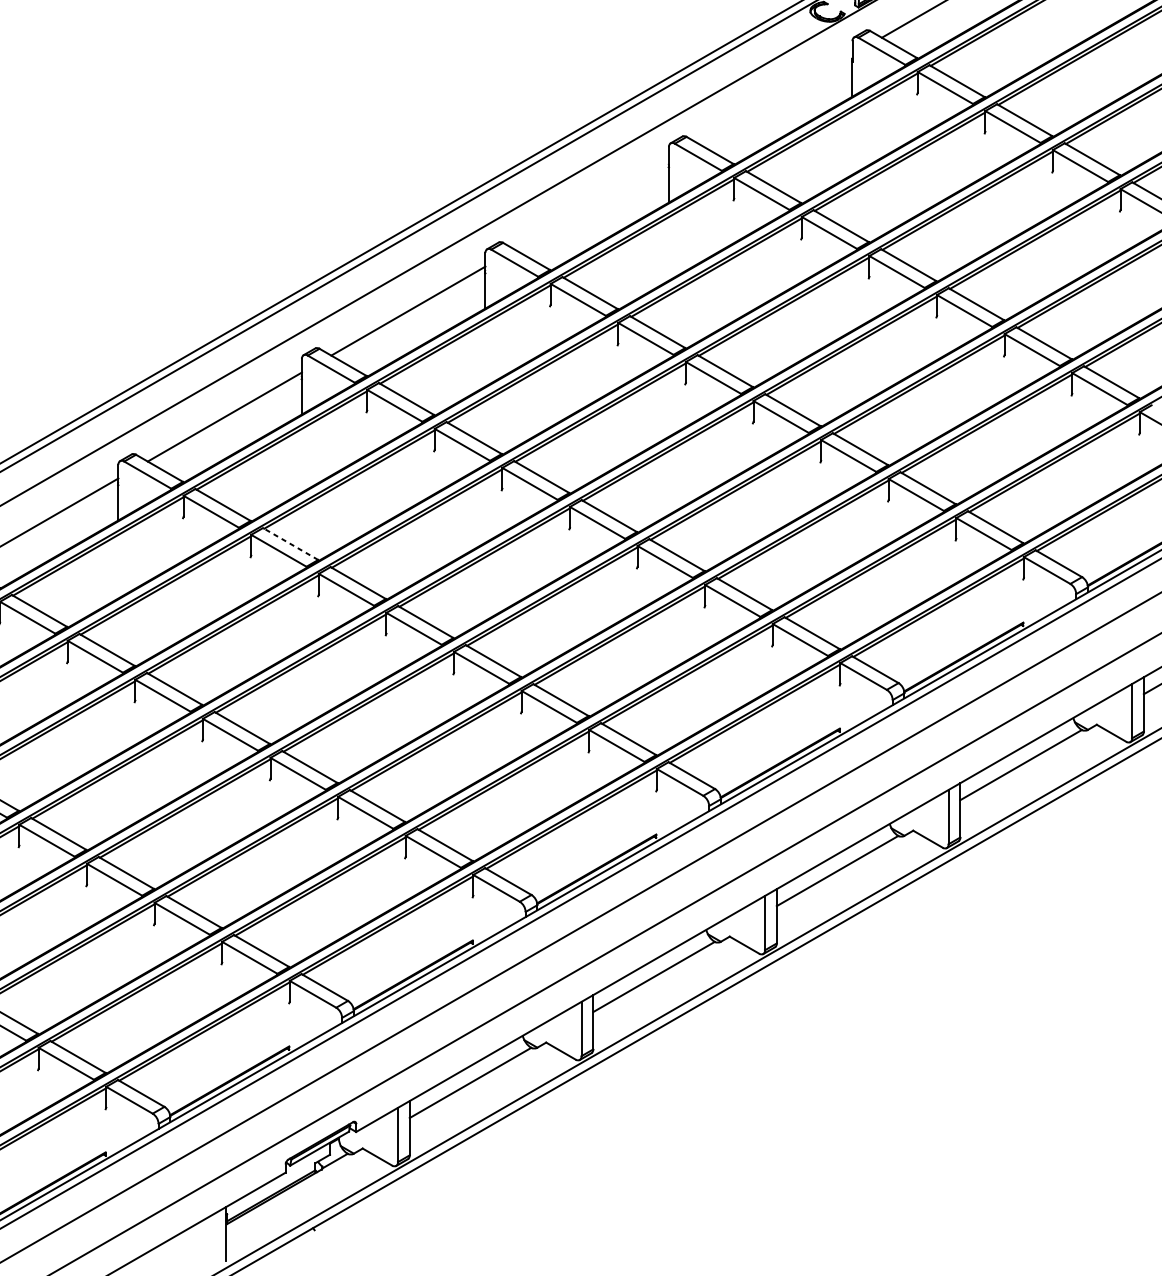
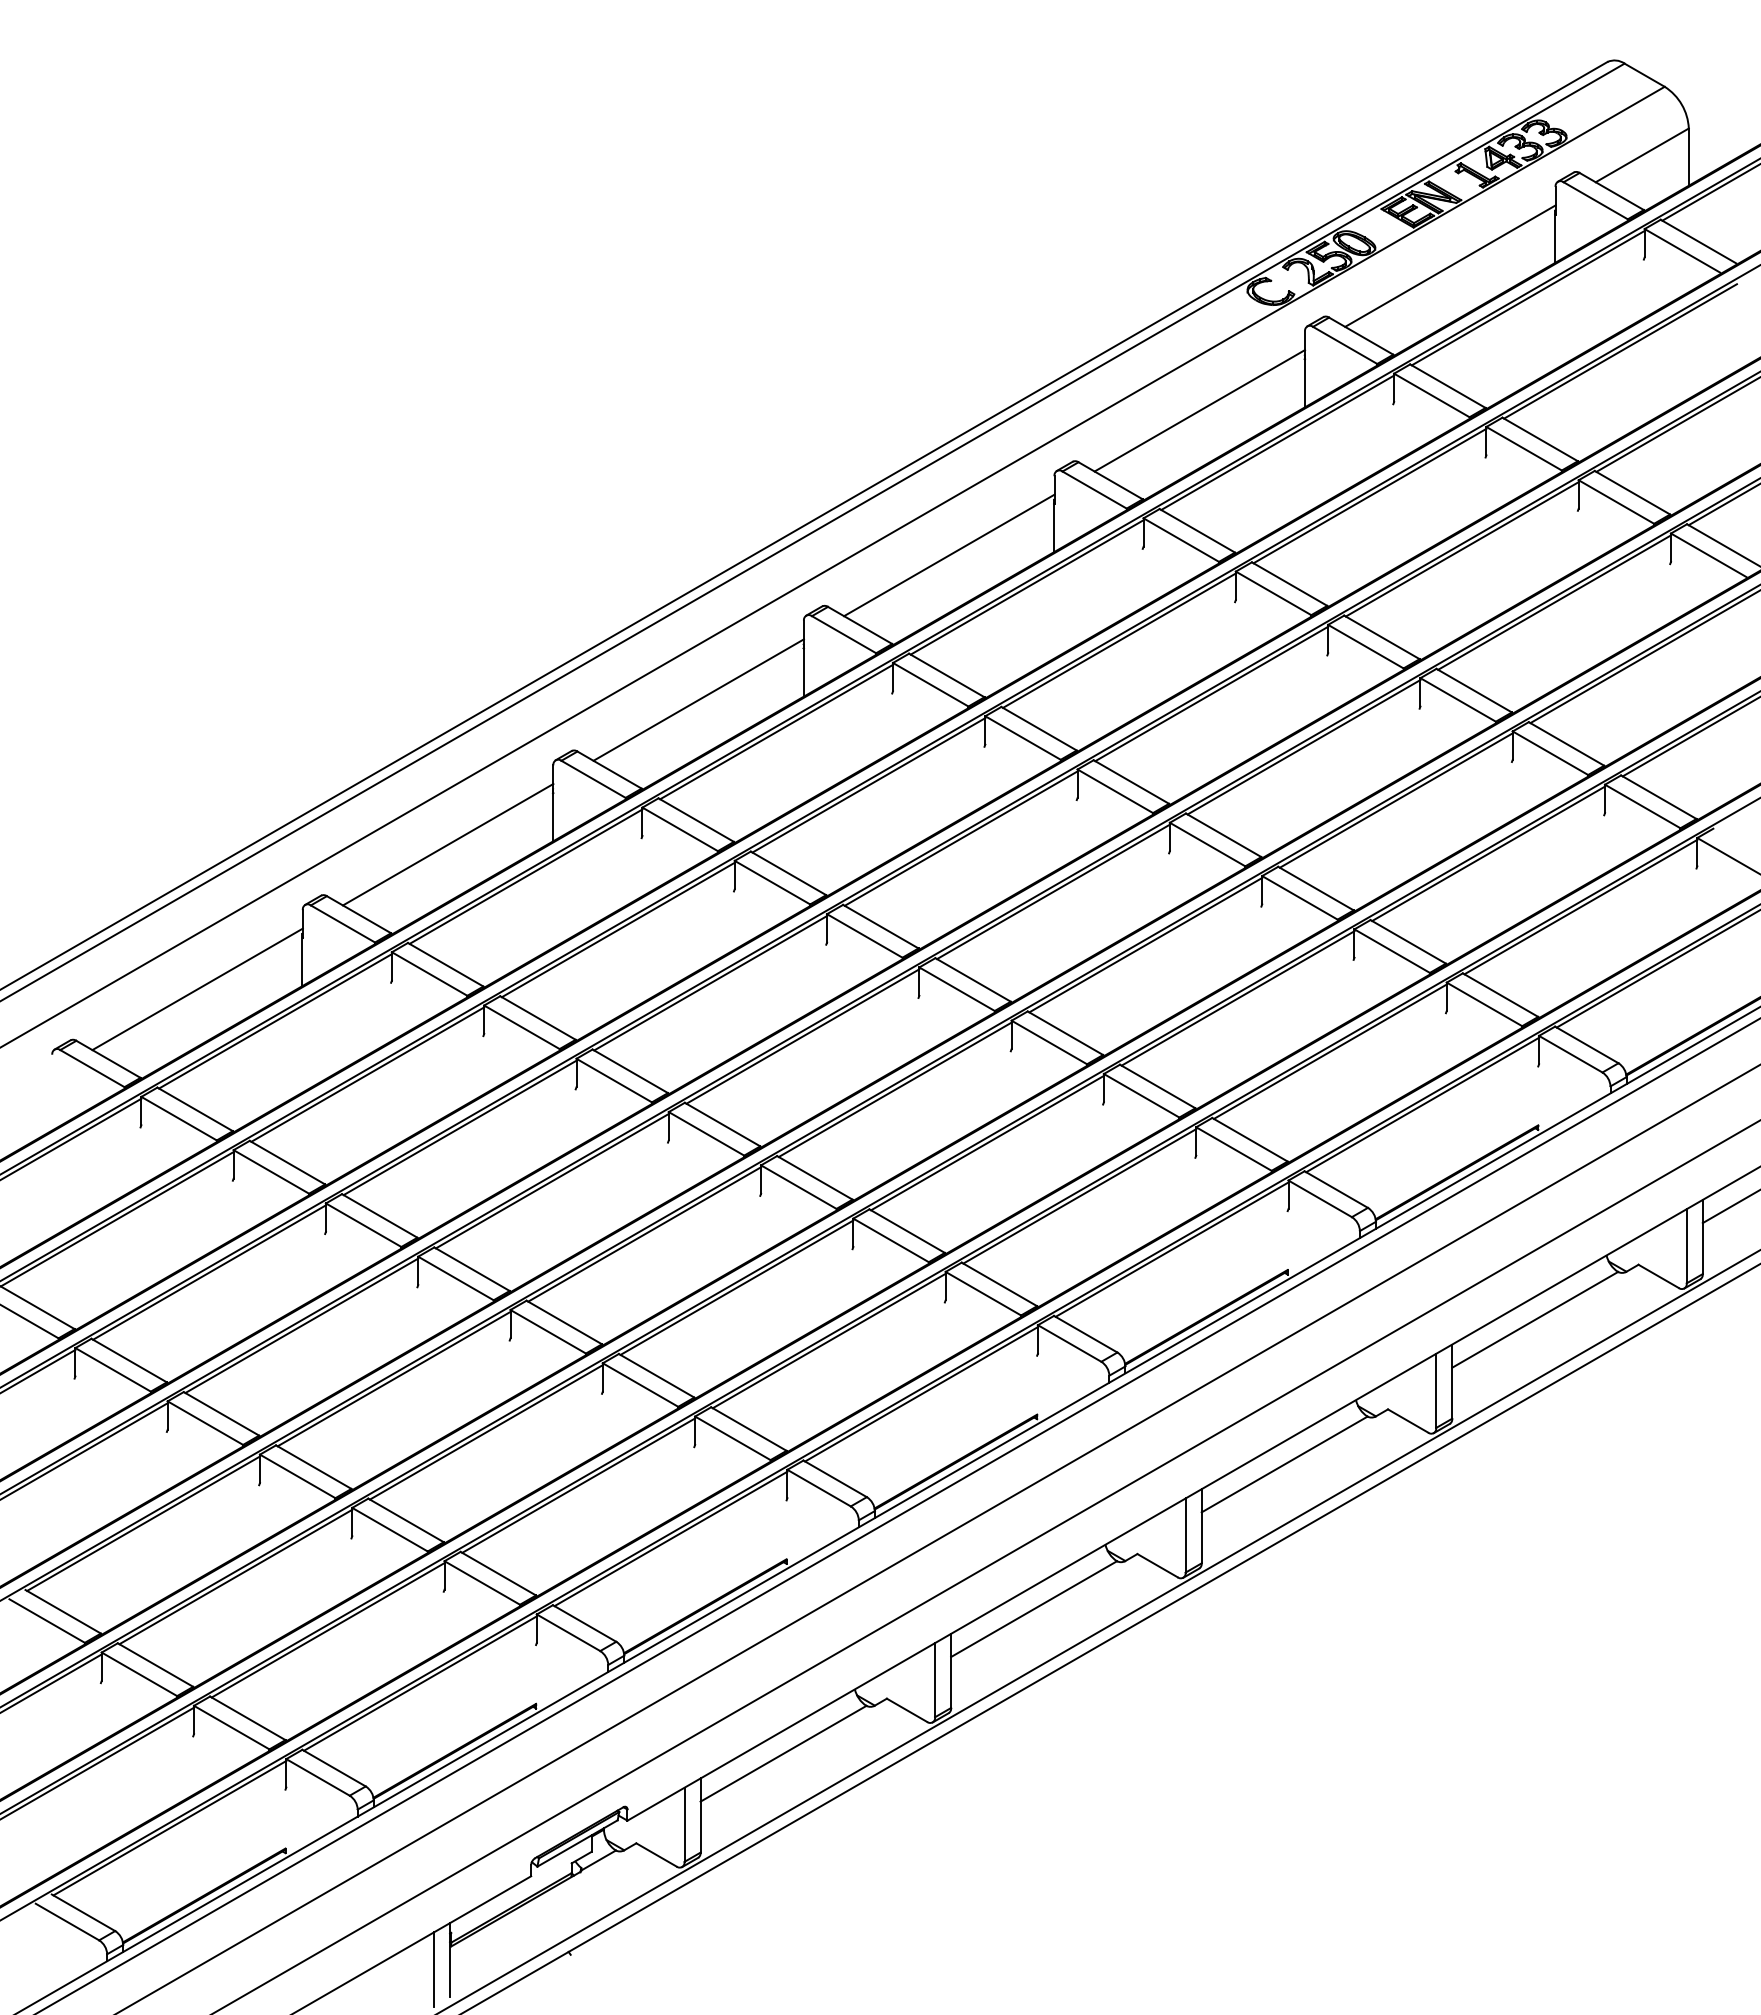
line: (775, 99) -> (1199, 410), added
line: (592, 205) -> (949, 555), added
line: (291, 544) -> (538, 1018), dashed -> solid
line: (214, 1240) -> (433, 1969), added

